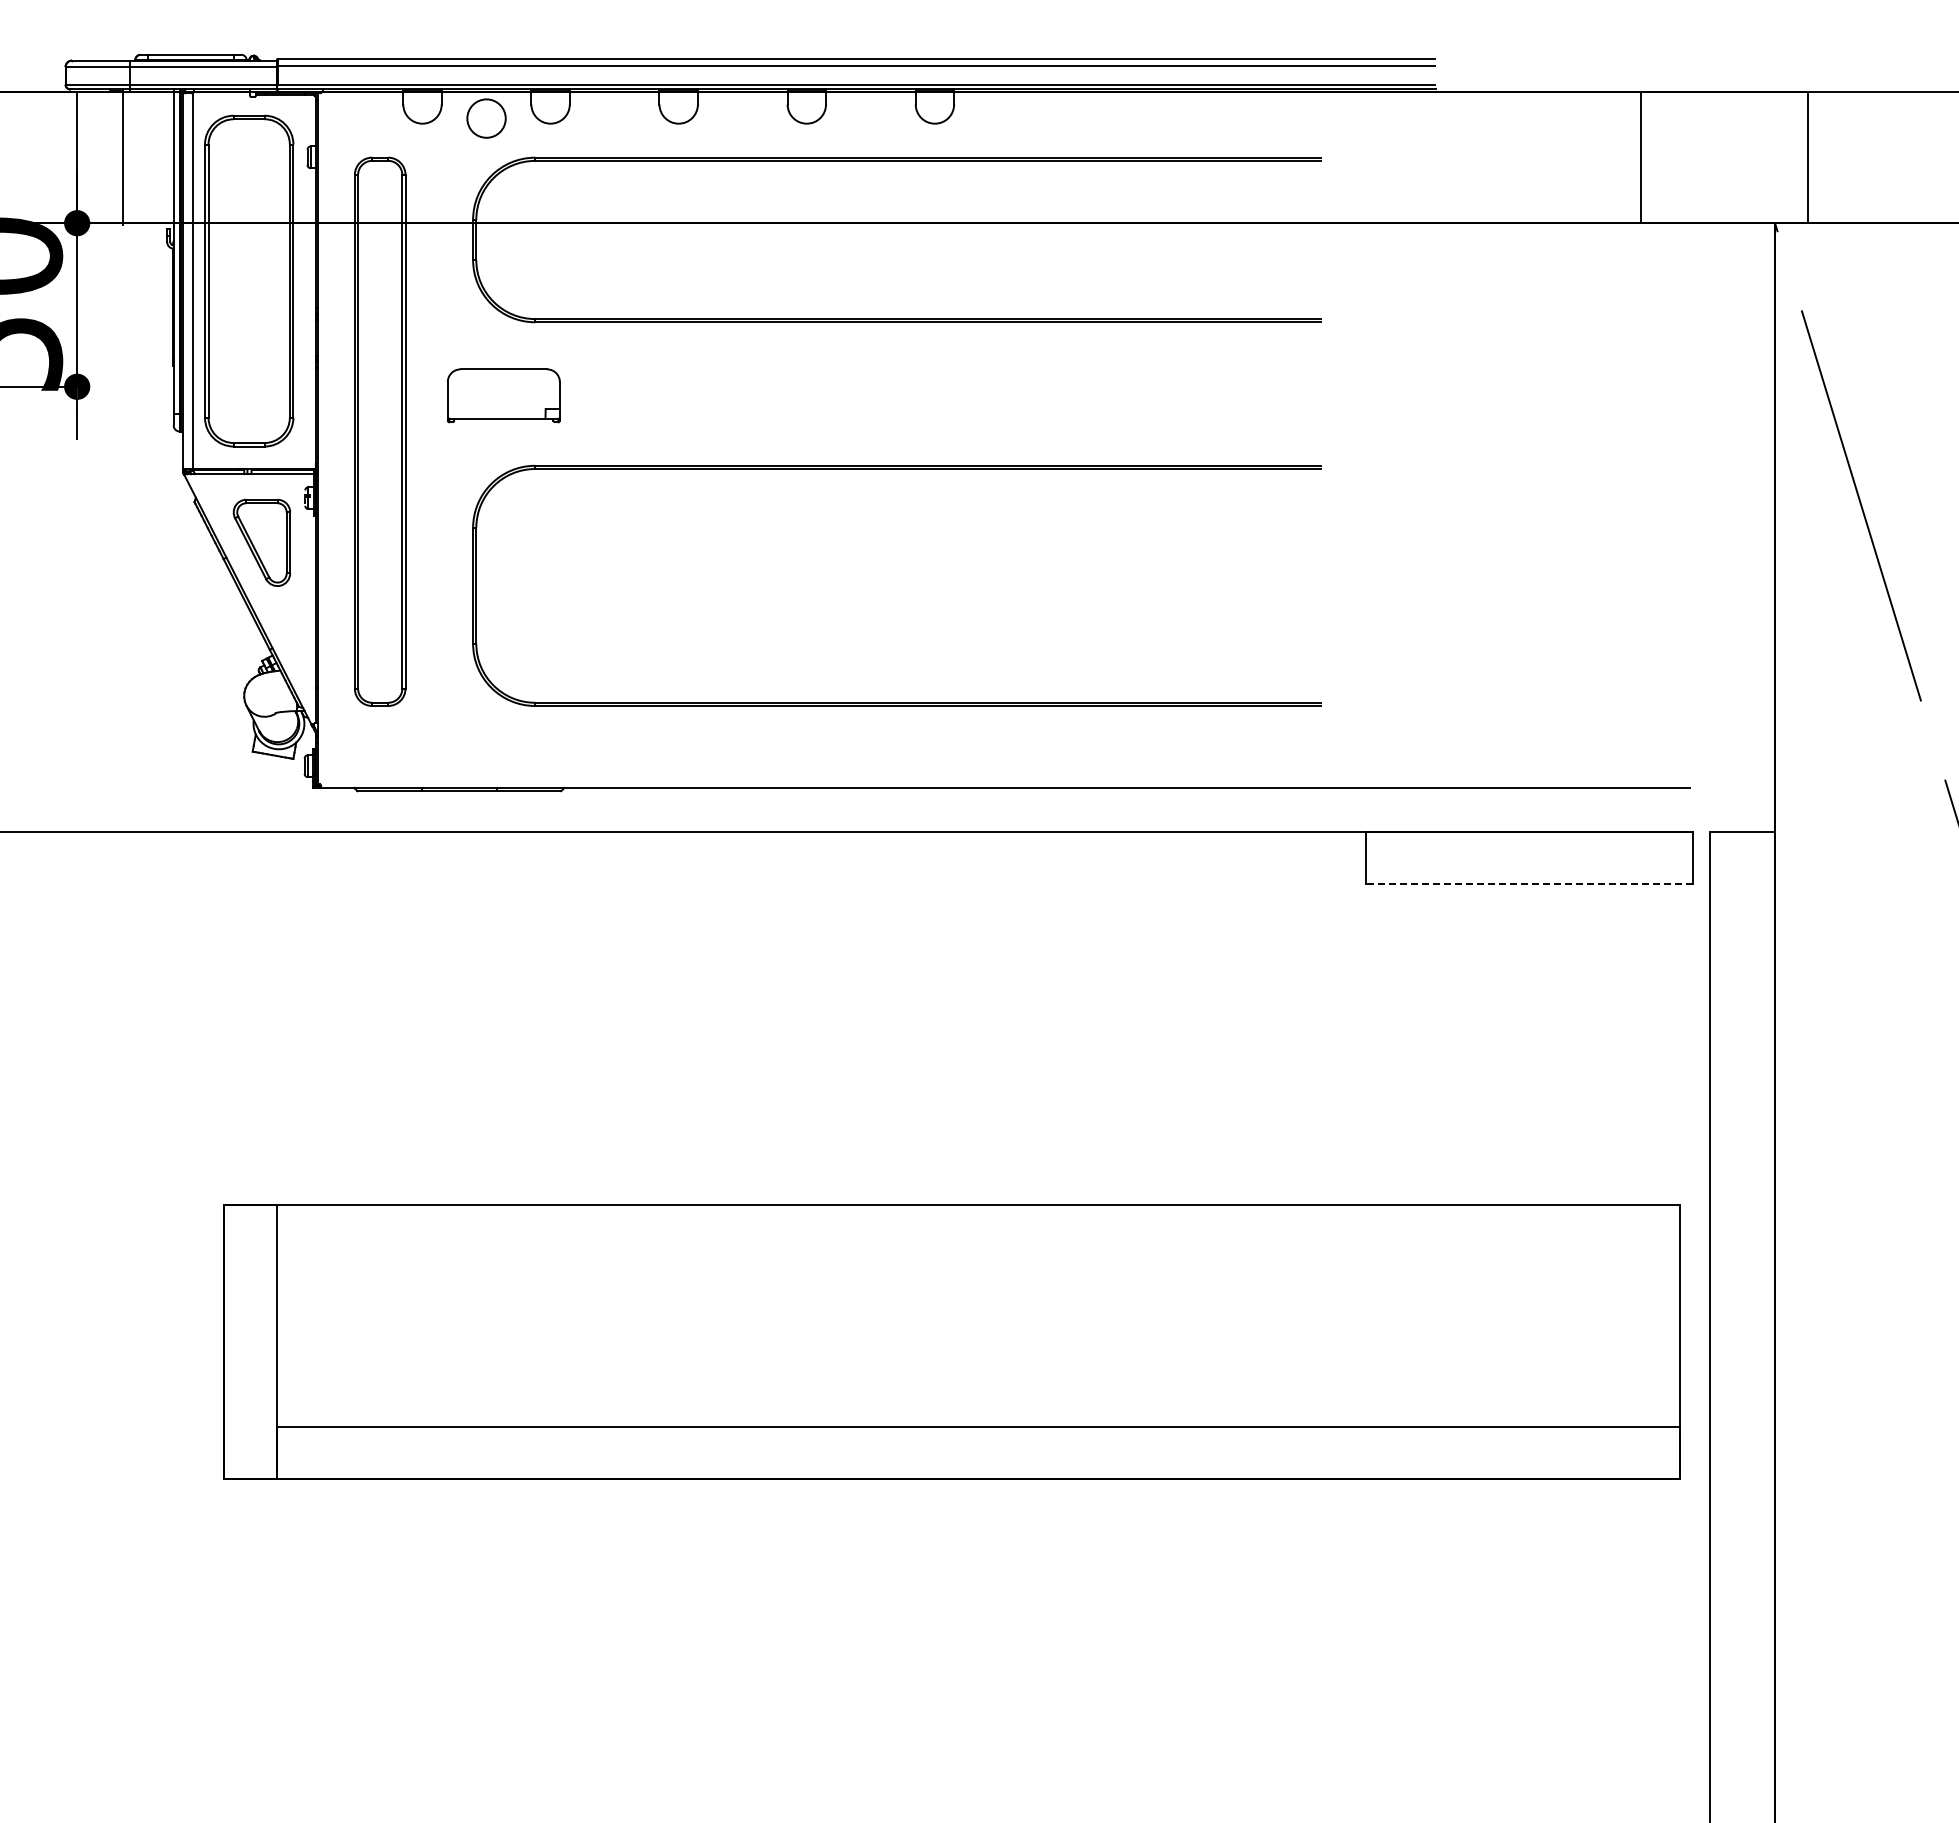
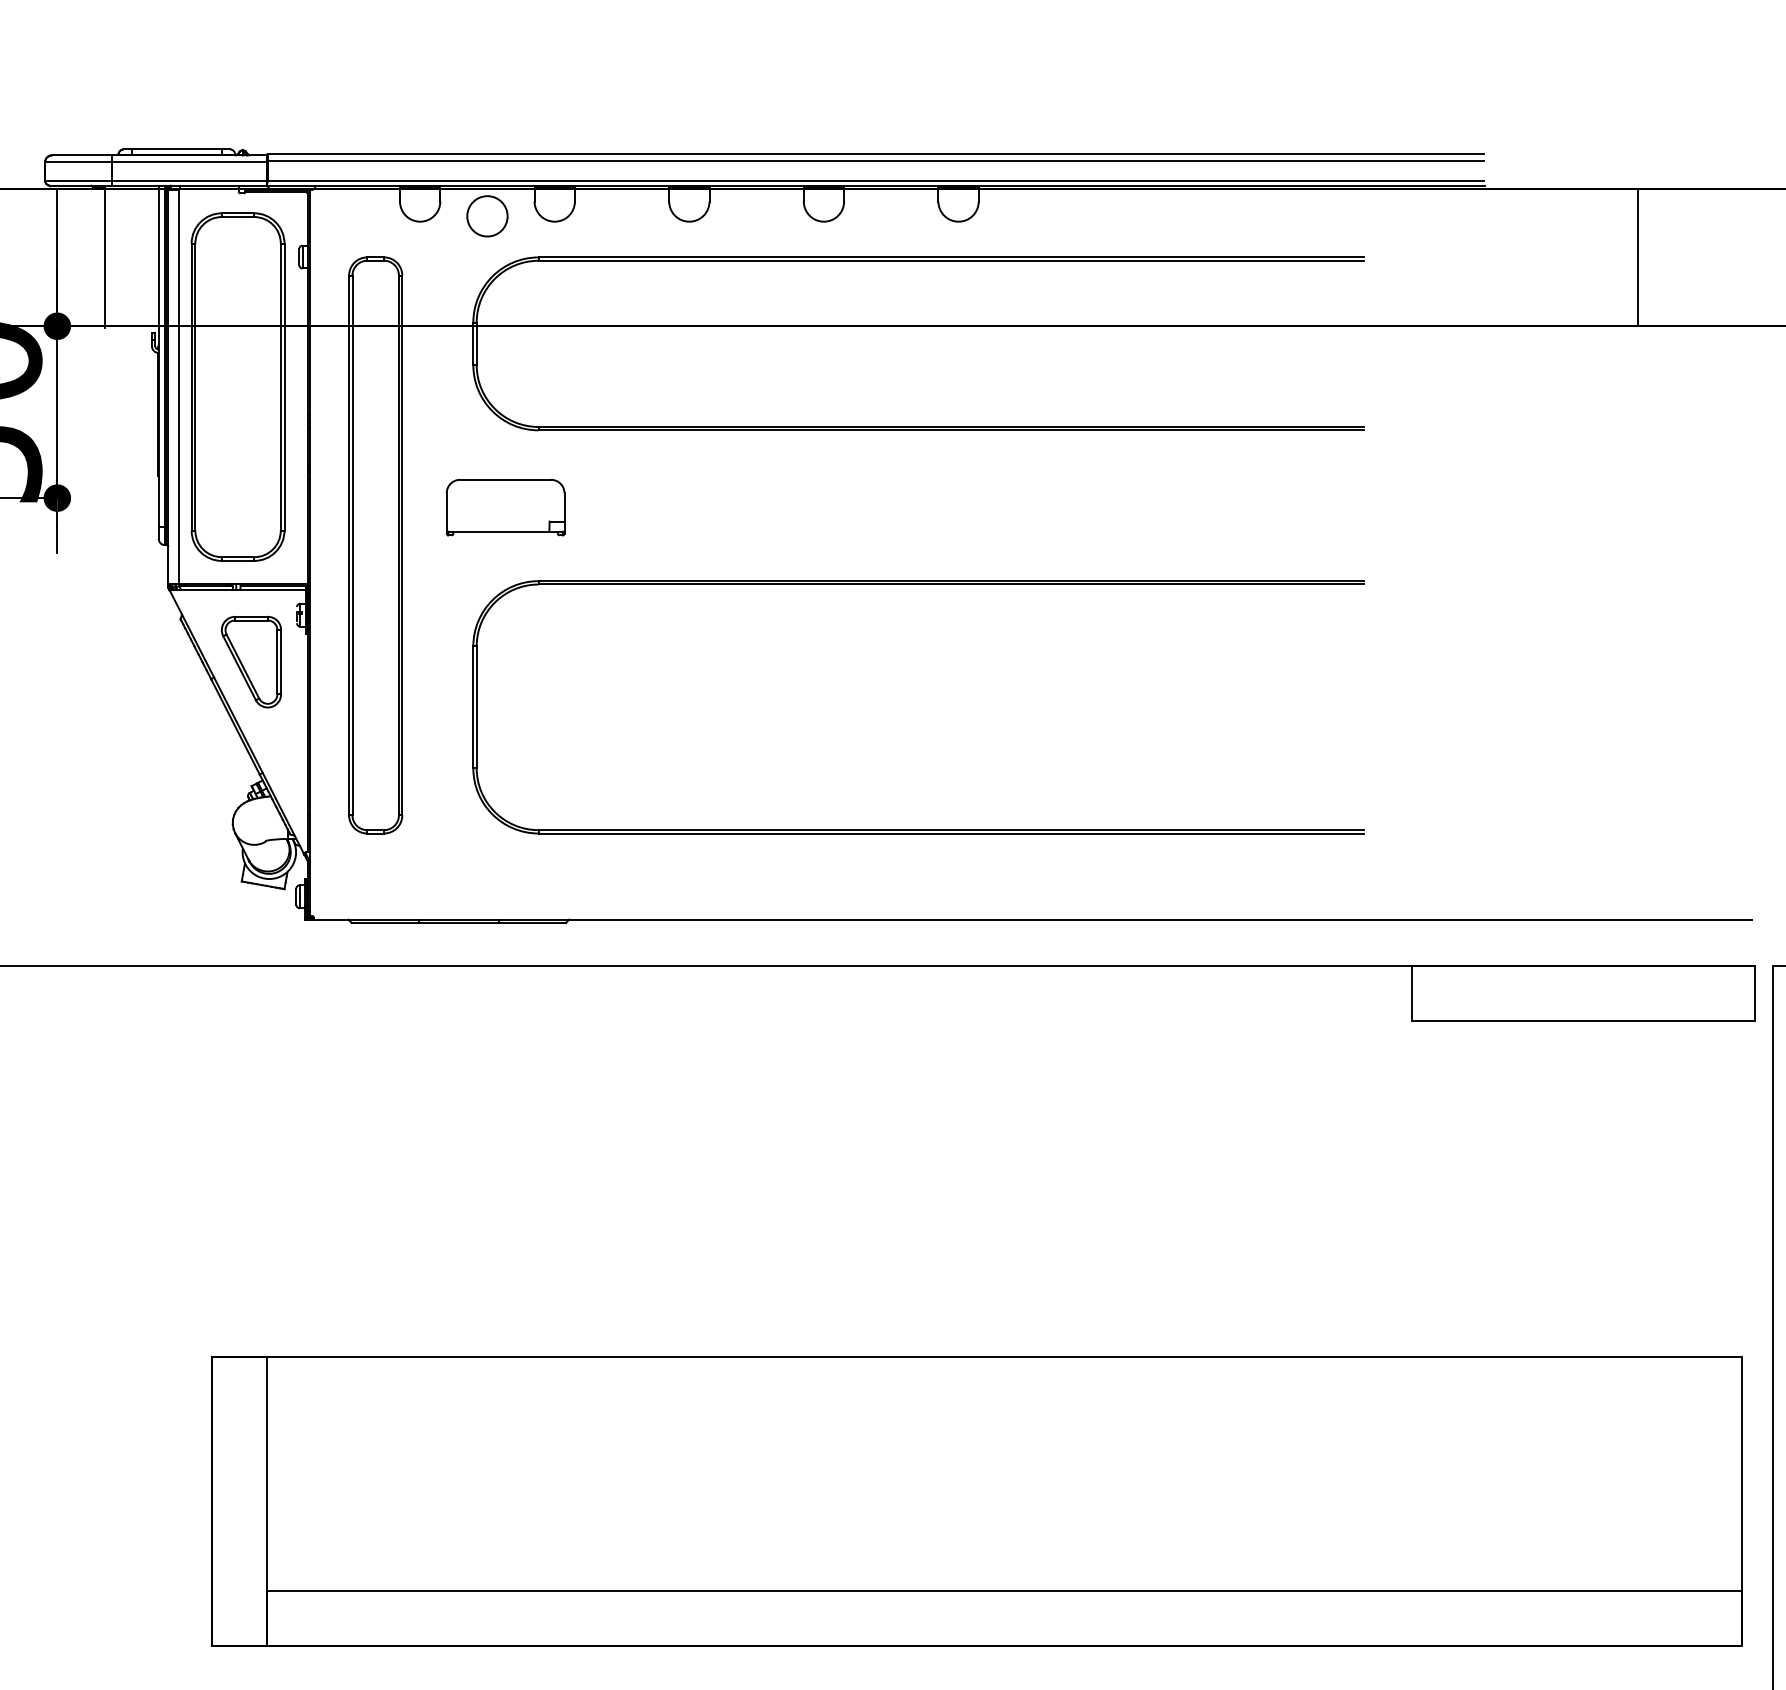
line: (1641, 157) -> (1638, 257), moved
line: (1529, 884) -> (1583, 1021), dashed -> solid

